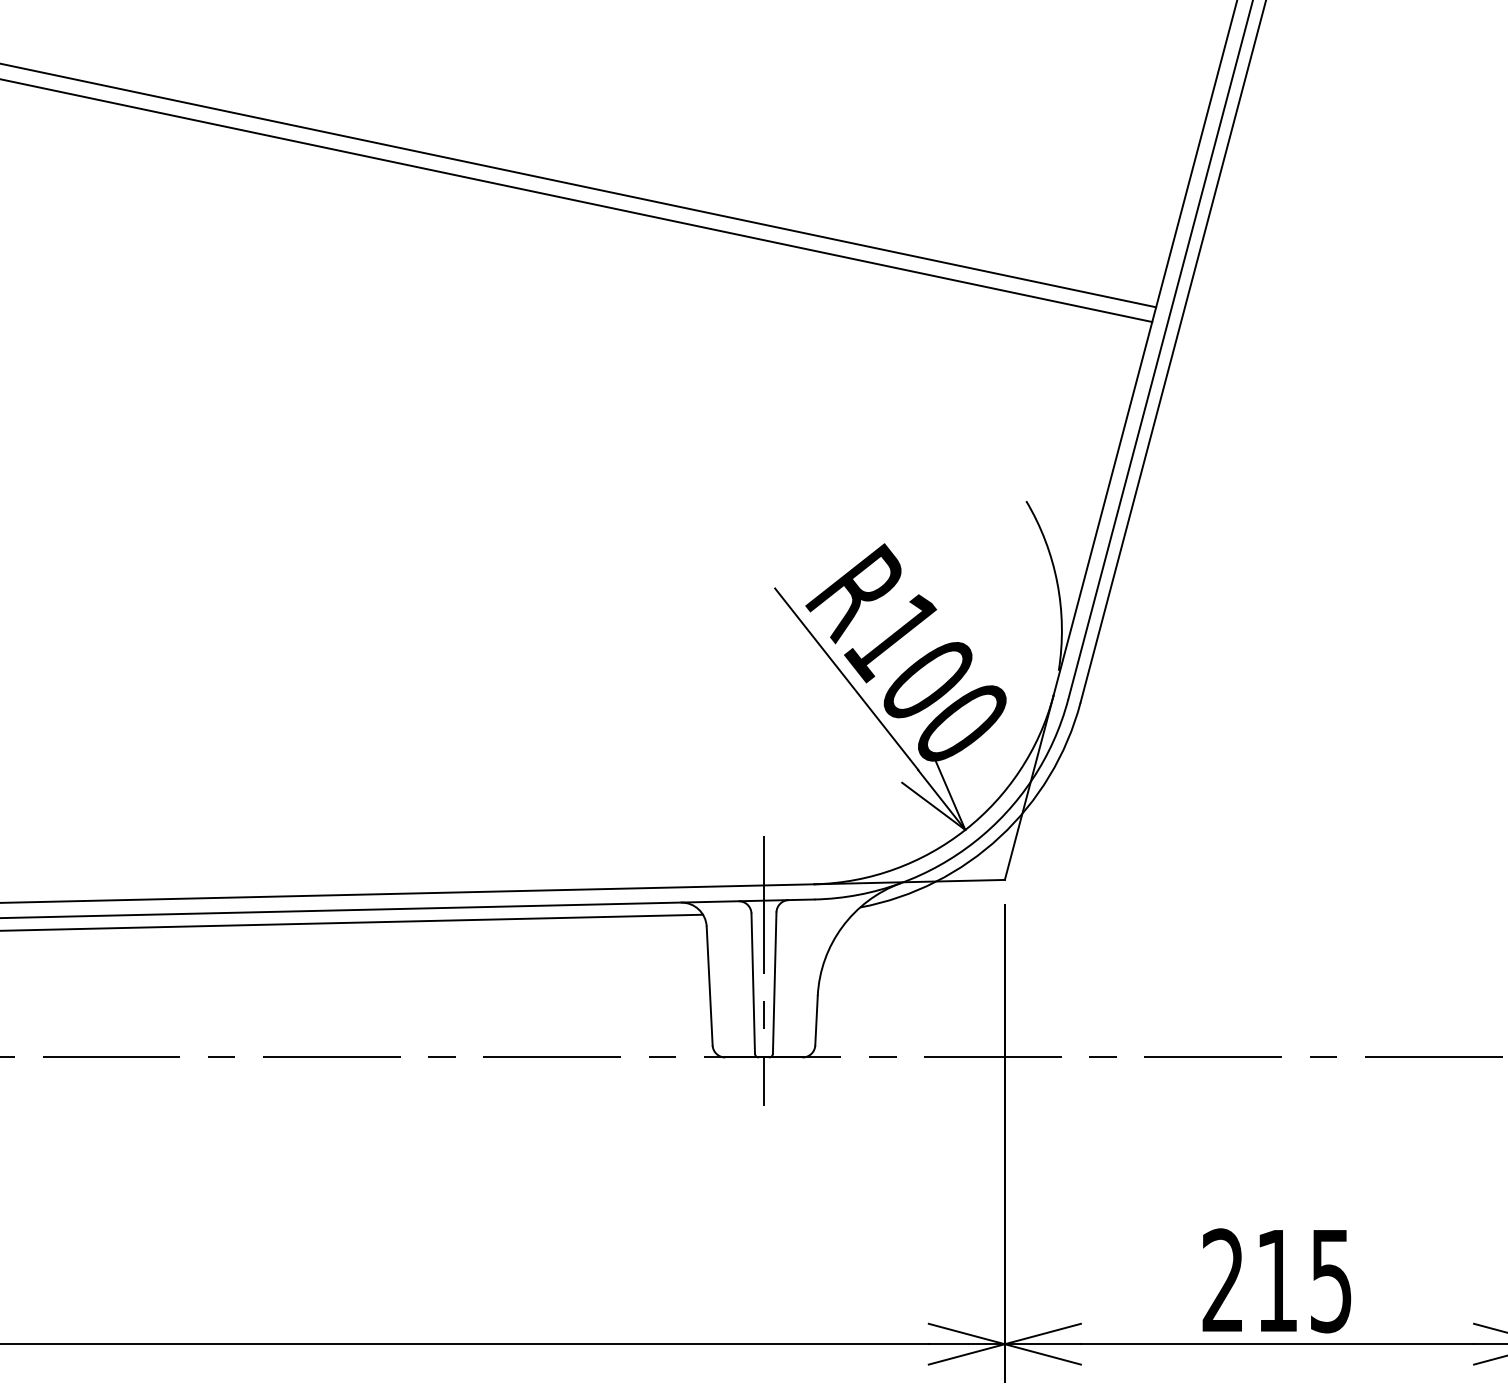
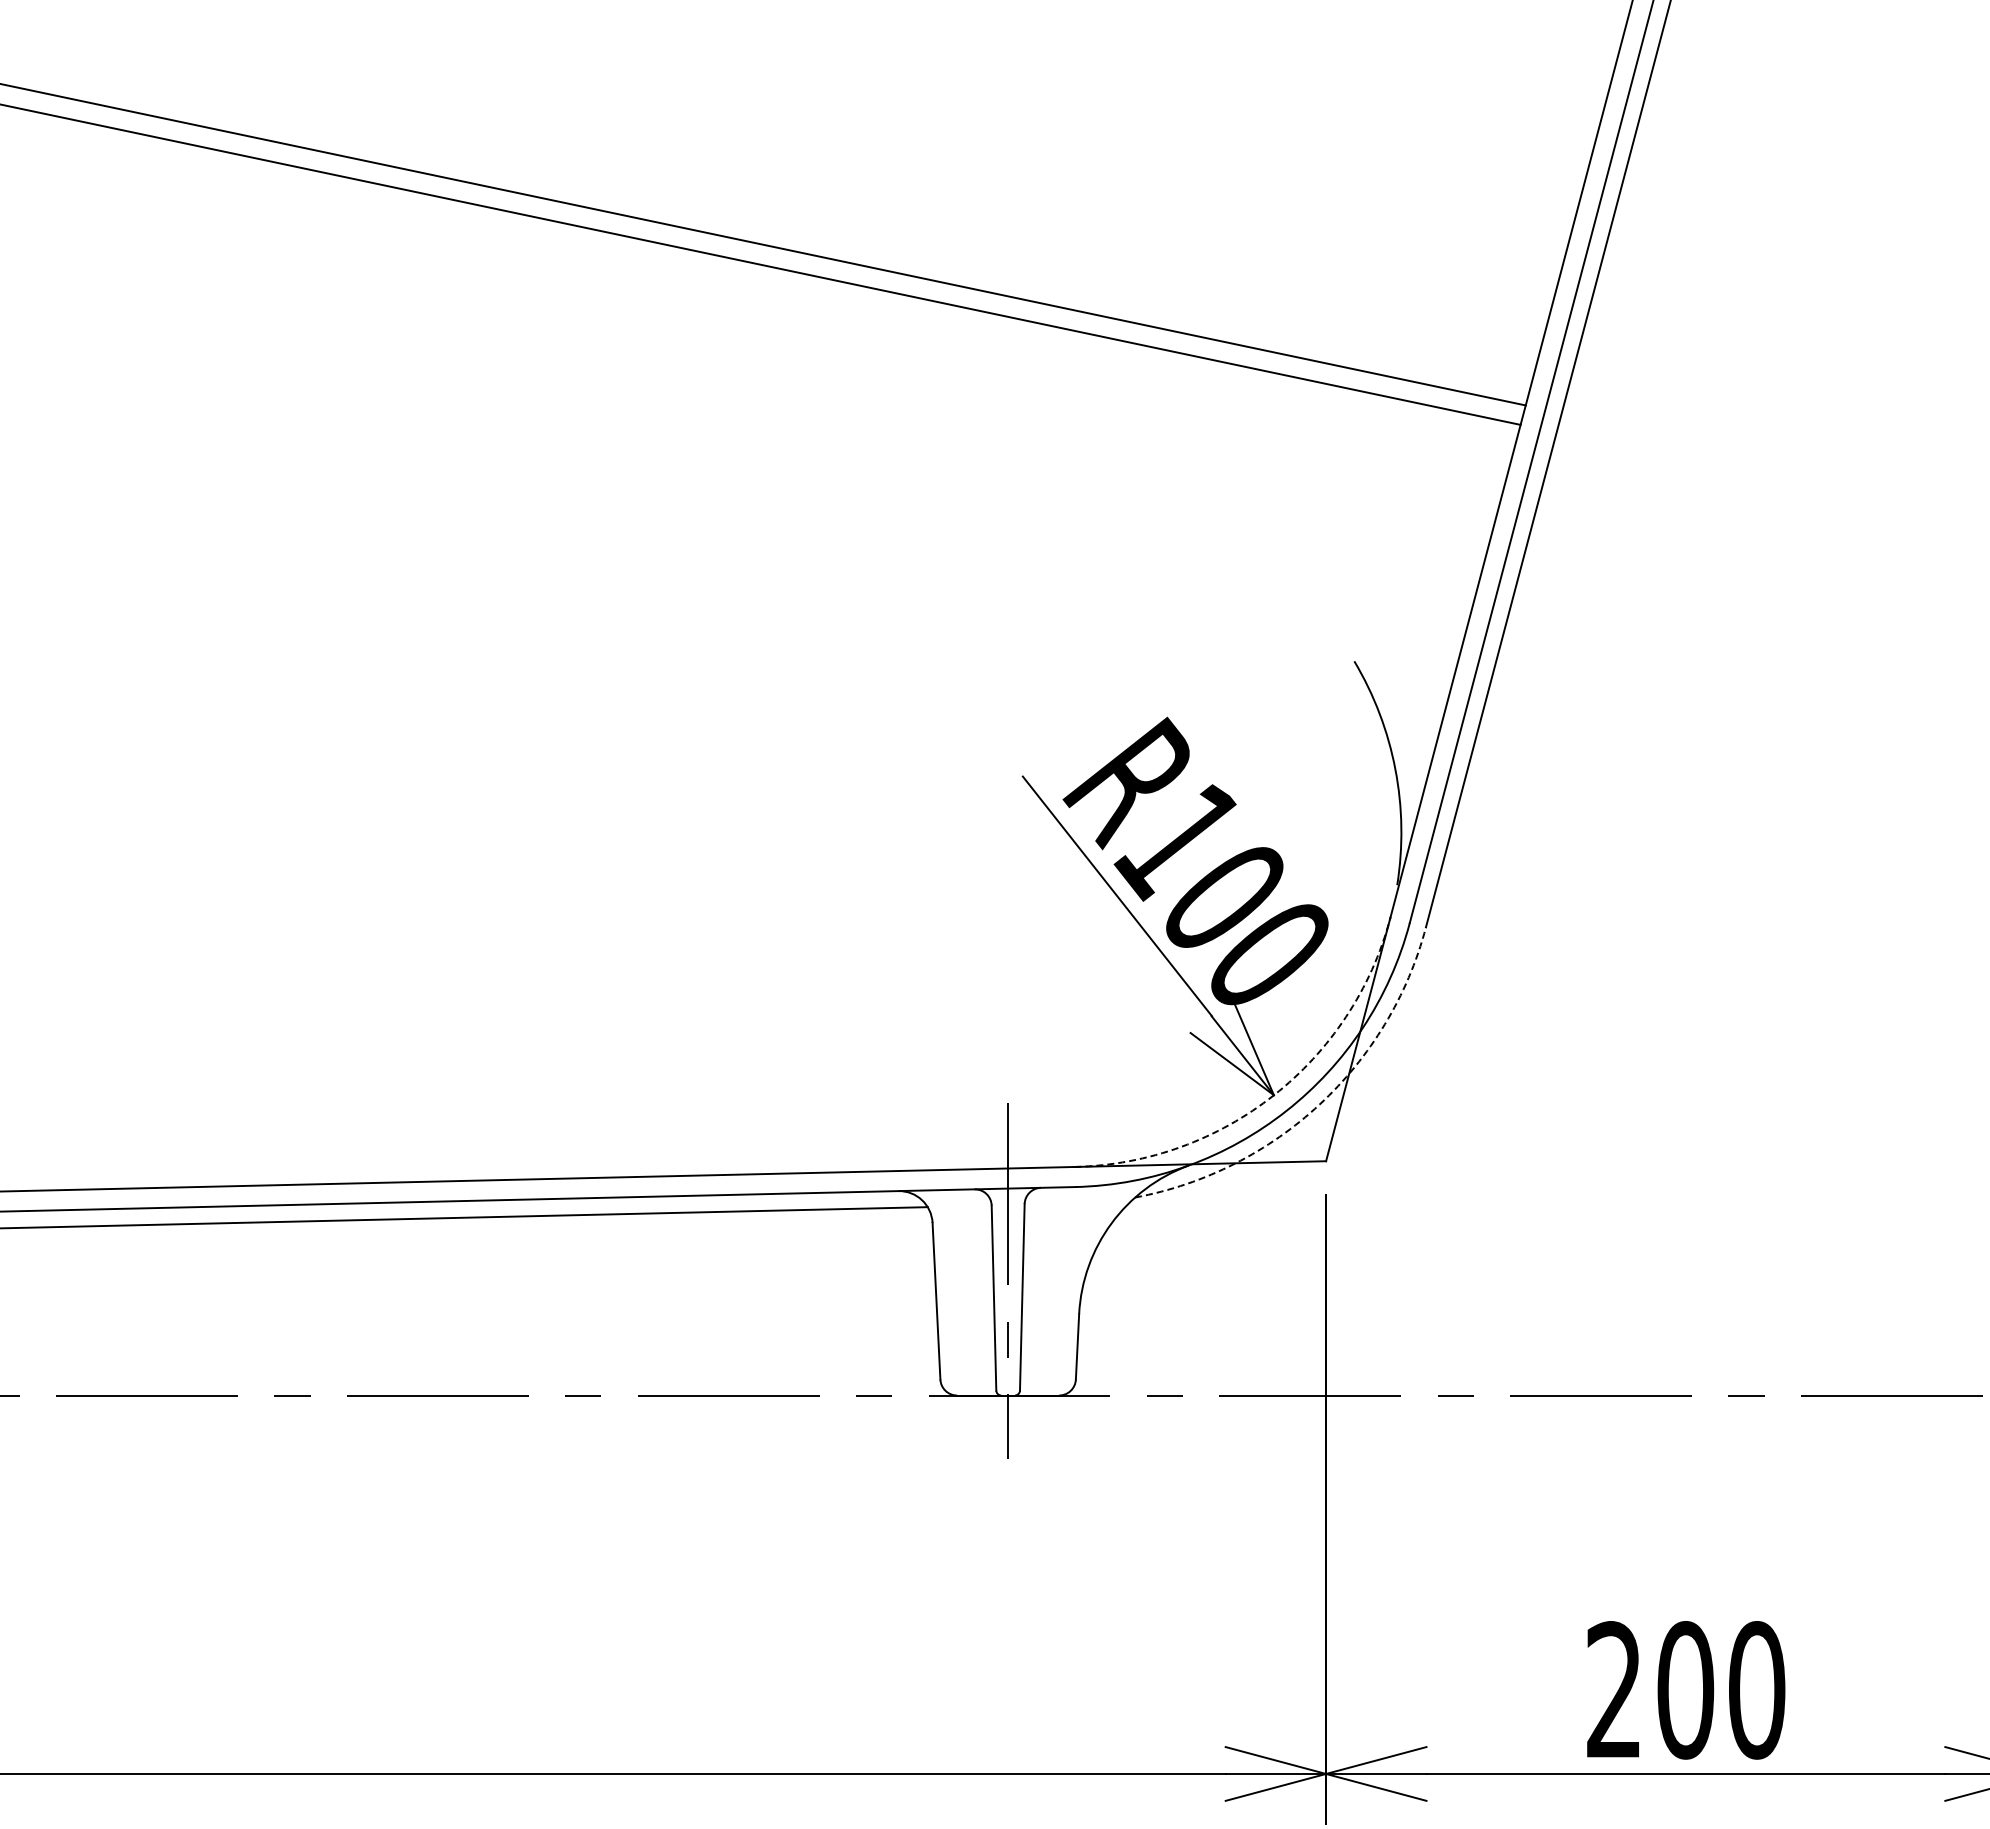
arc: (965, 830) -> (1274, 1095), solid -> dashed
arc: (999, 836) -> (1319, 1104), solid -> dashed
text: (1304, 1280) -> (1721, 1690), 215 -> 200

